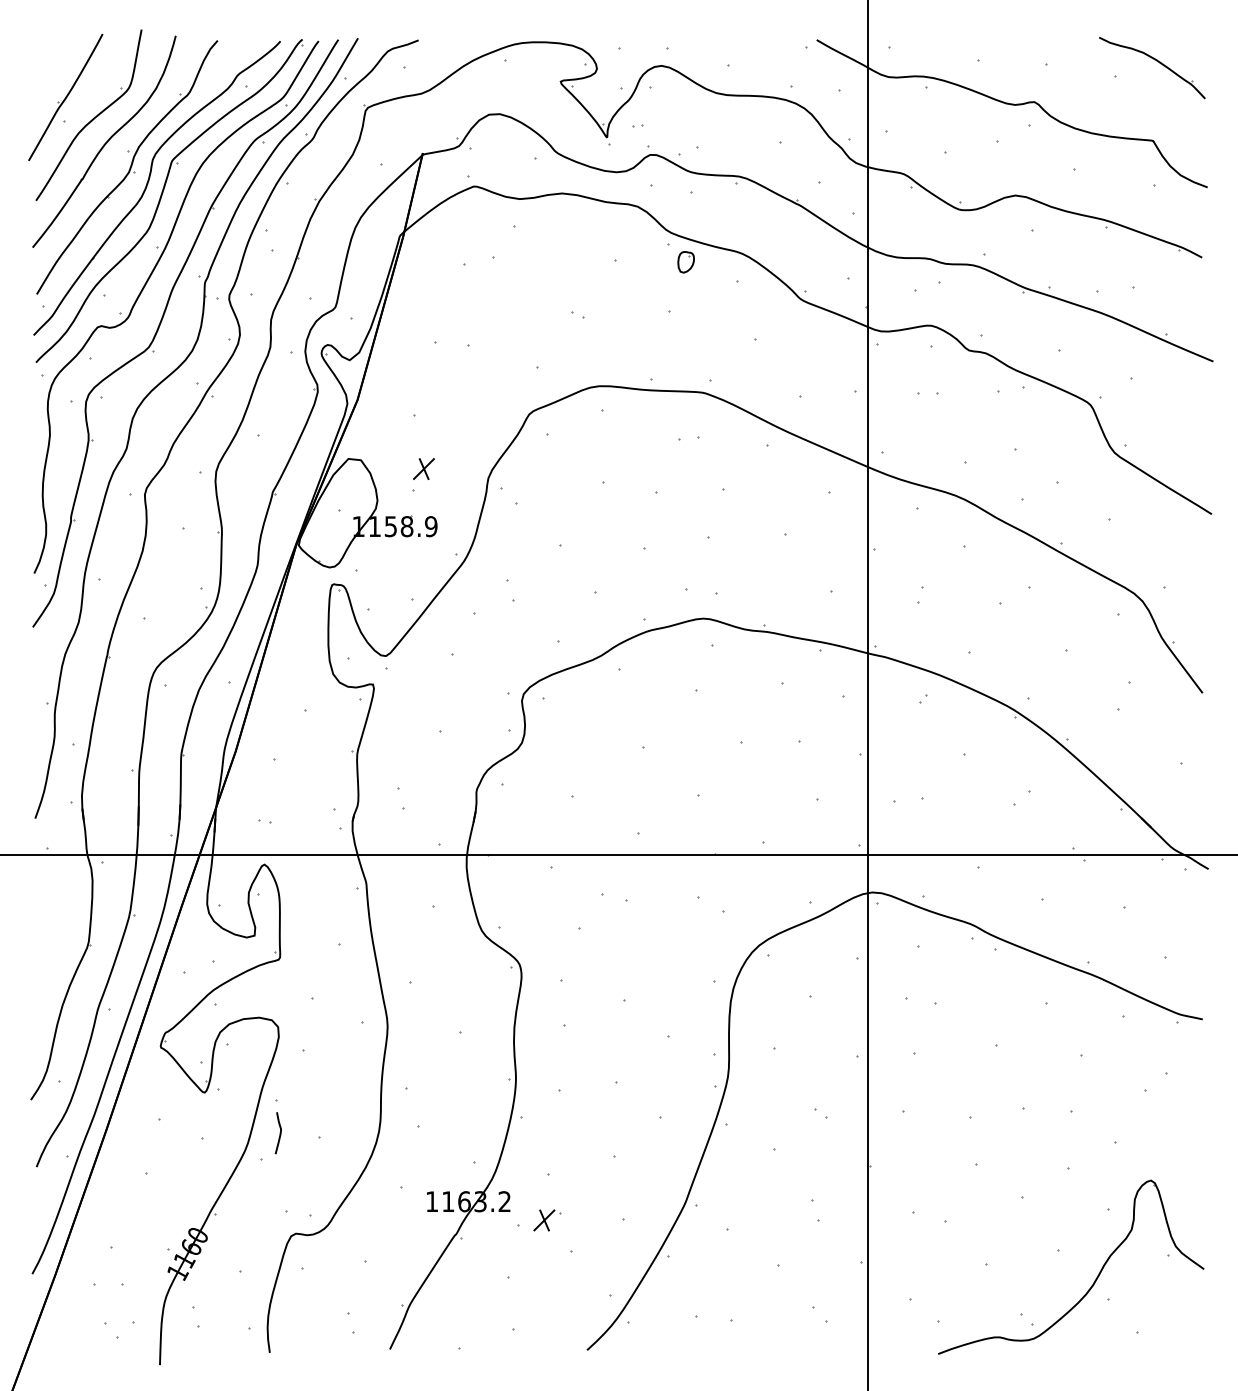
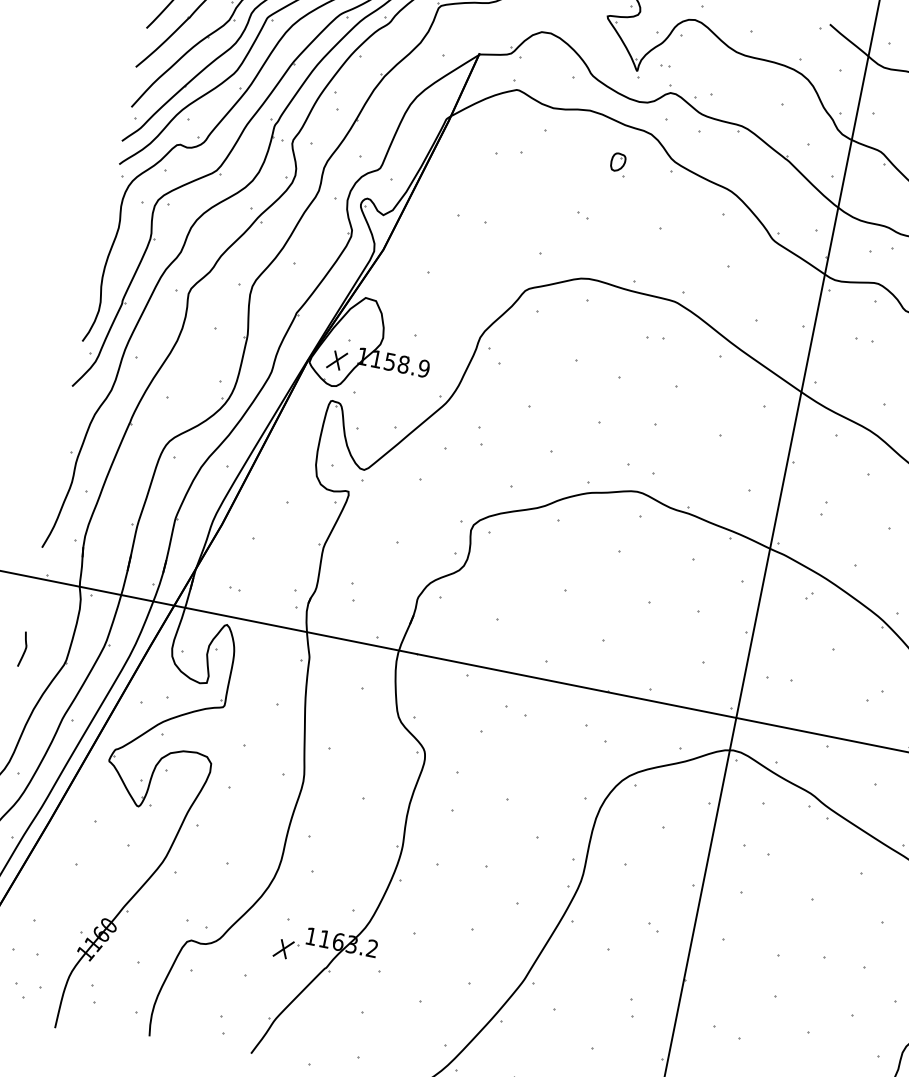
part: (685, 262) -> (617, 162), moved
part: (423, 468) -> (336, 359), moved
curve: (279, 1133) -> (24, 649), moved
part: (547, 1220) -> (286, 949), moved

